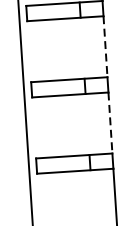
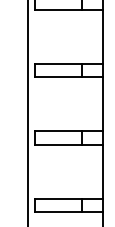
line: (105, 46) -> (102, 36), dashed -> solid
line: (110, 123) -> (102, 104), dashed -> solid

